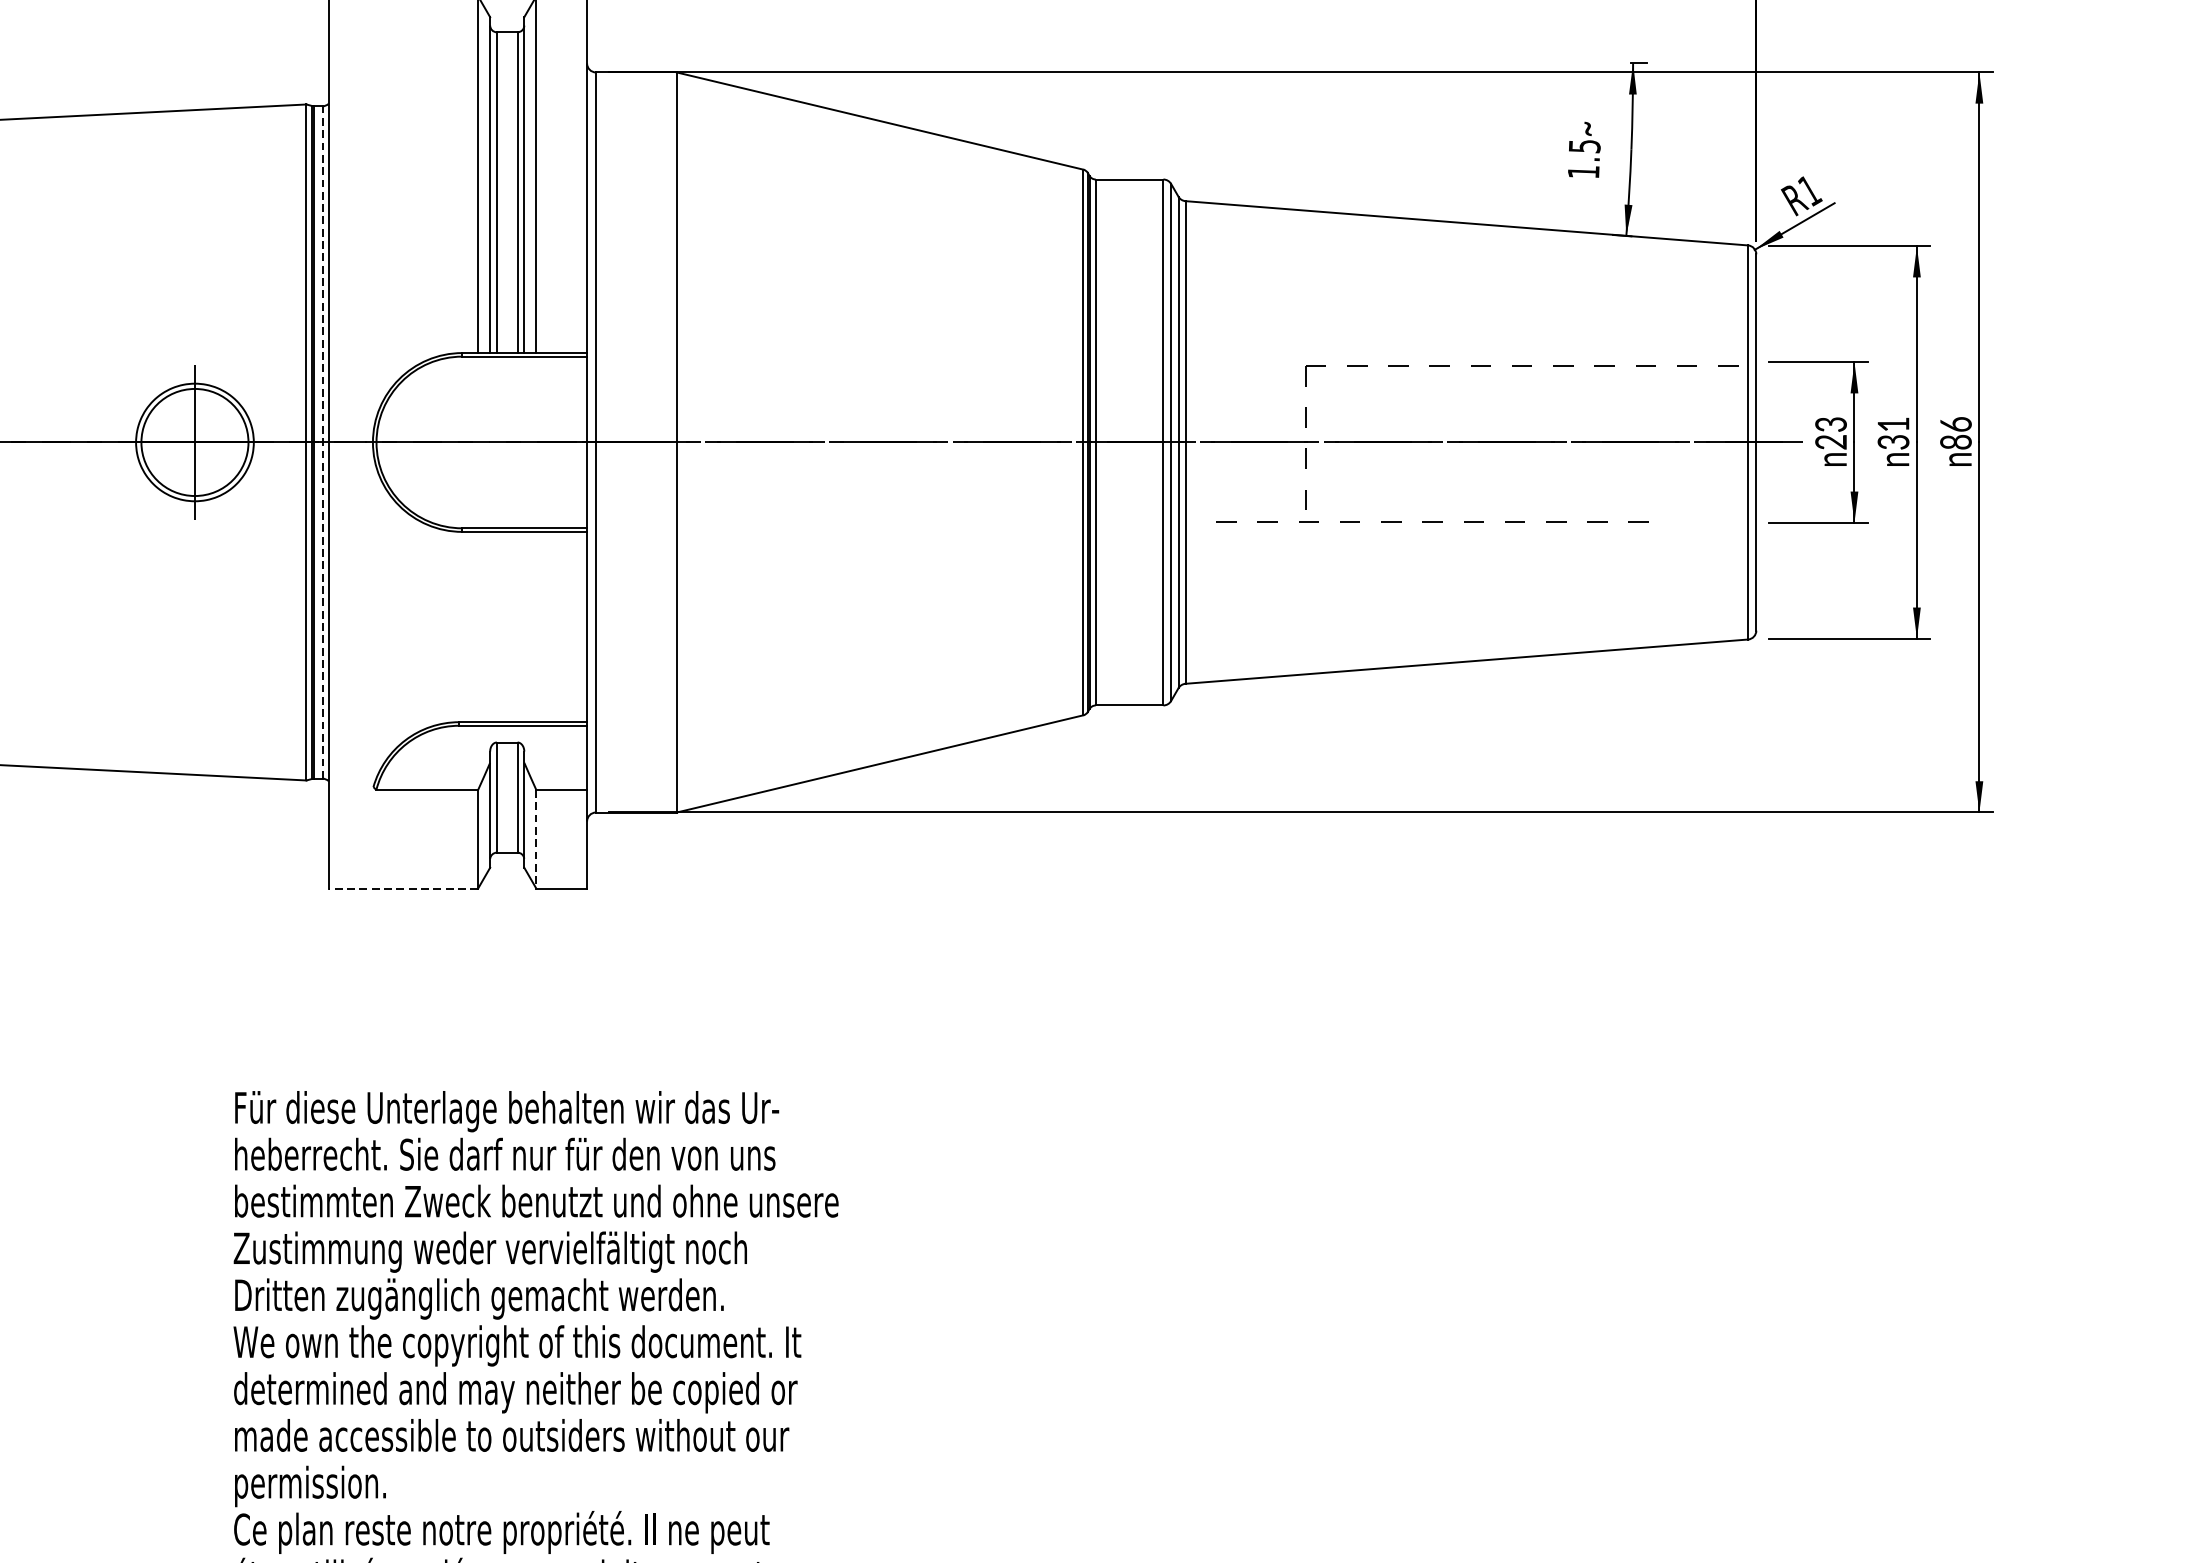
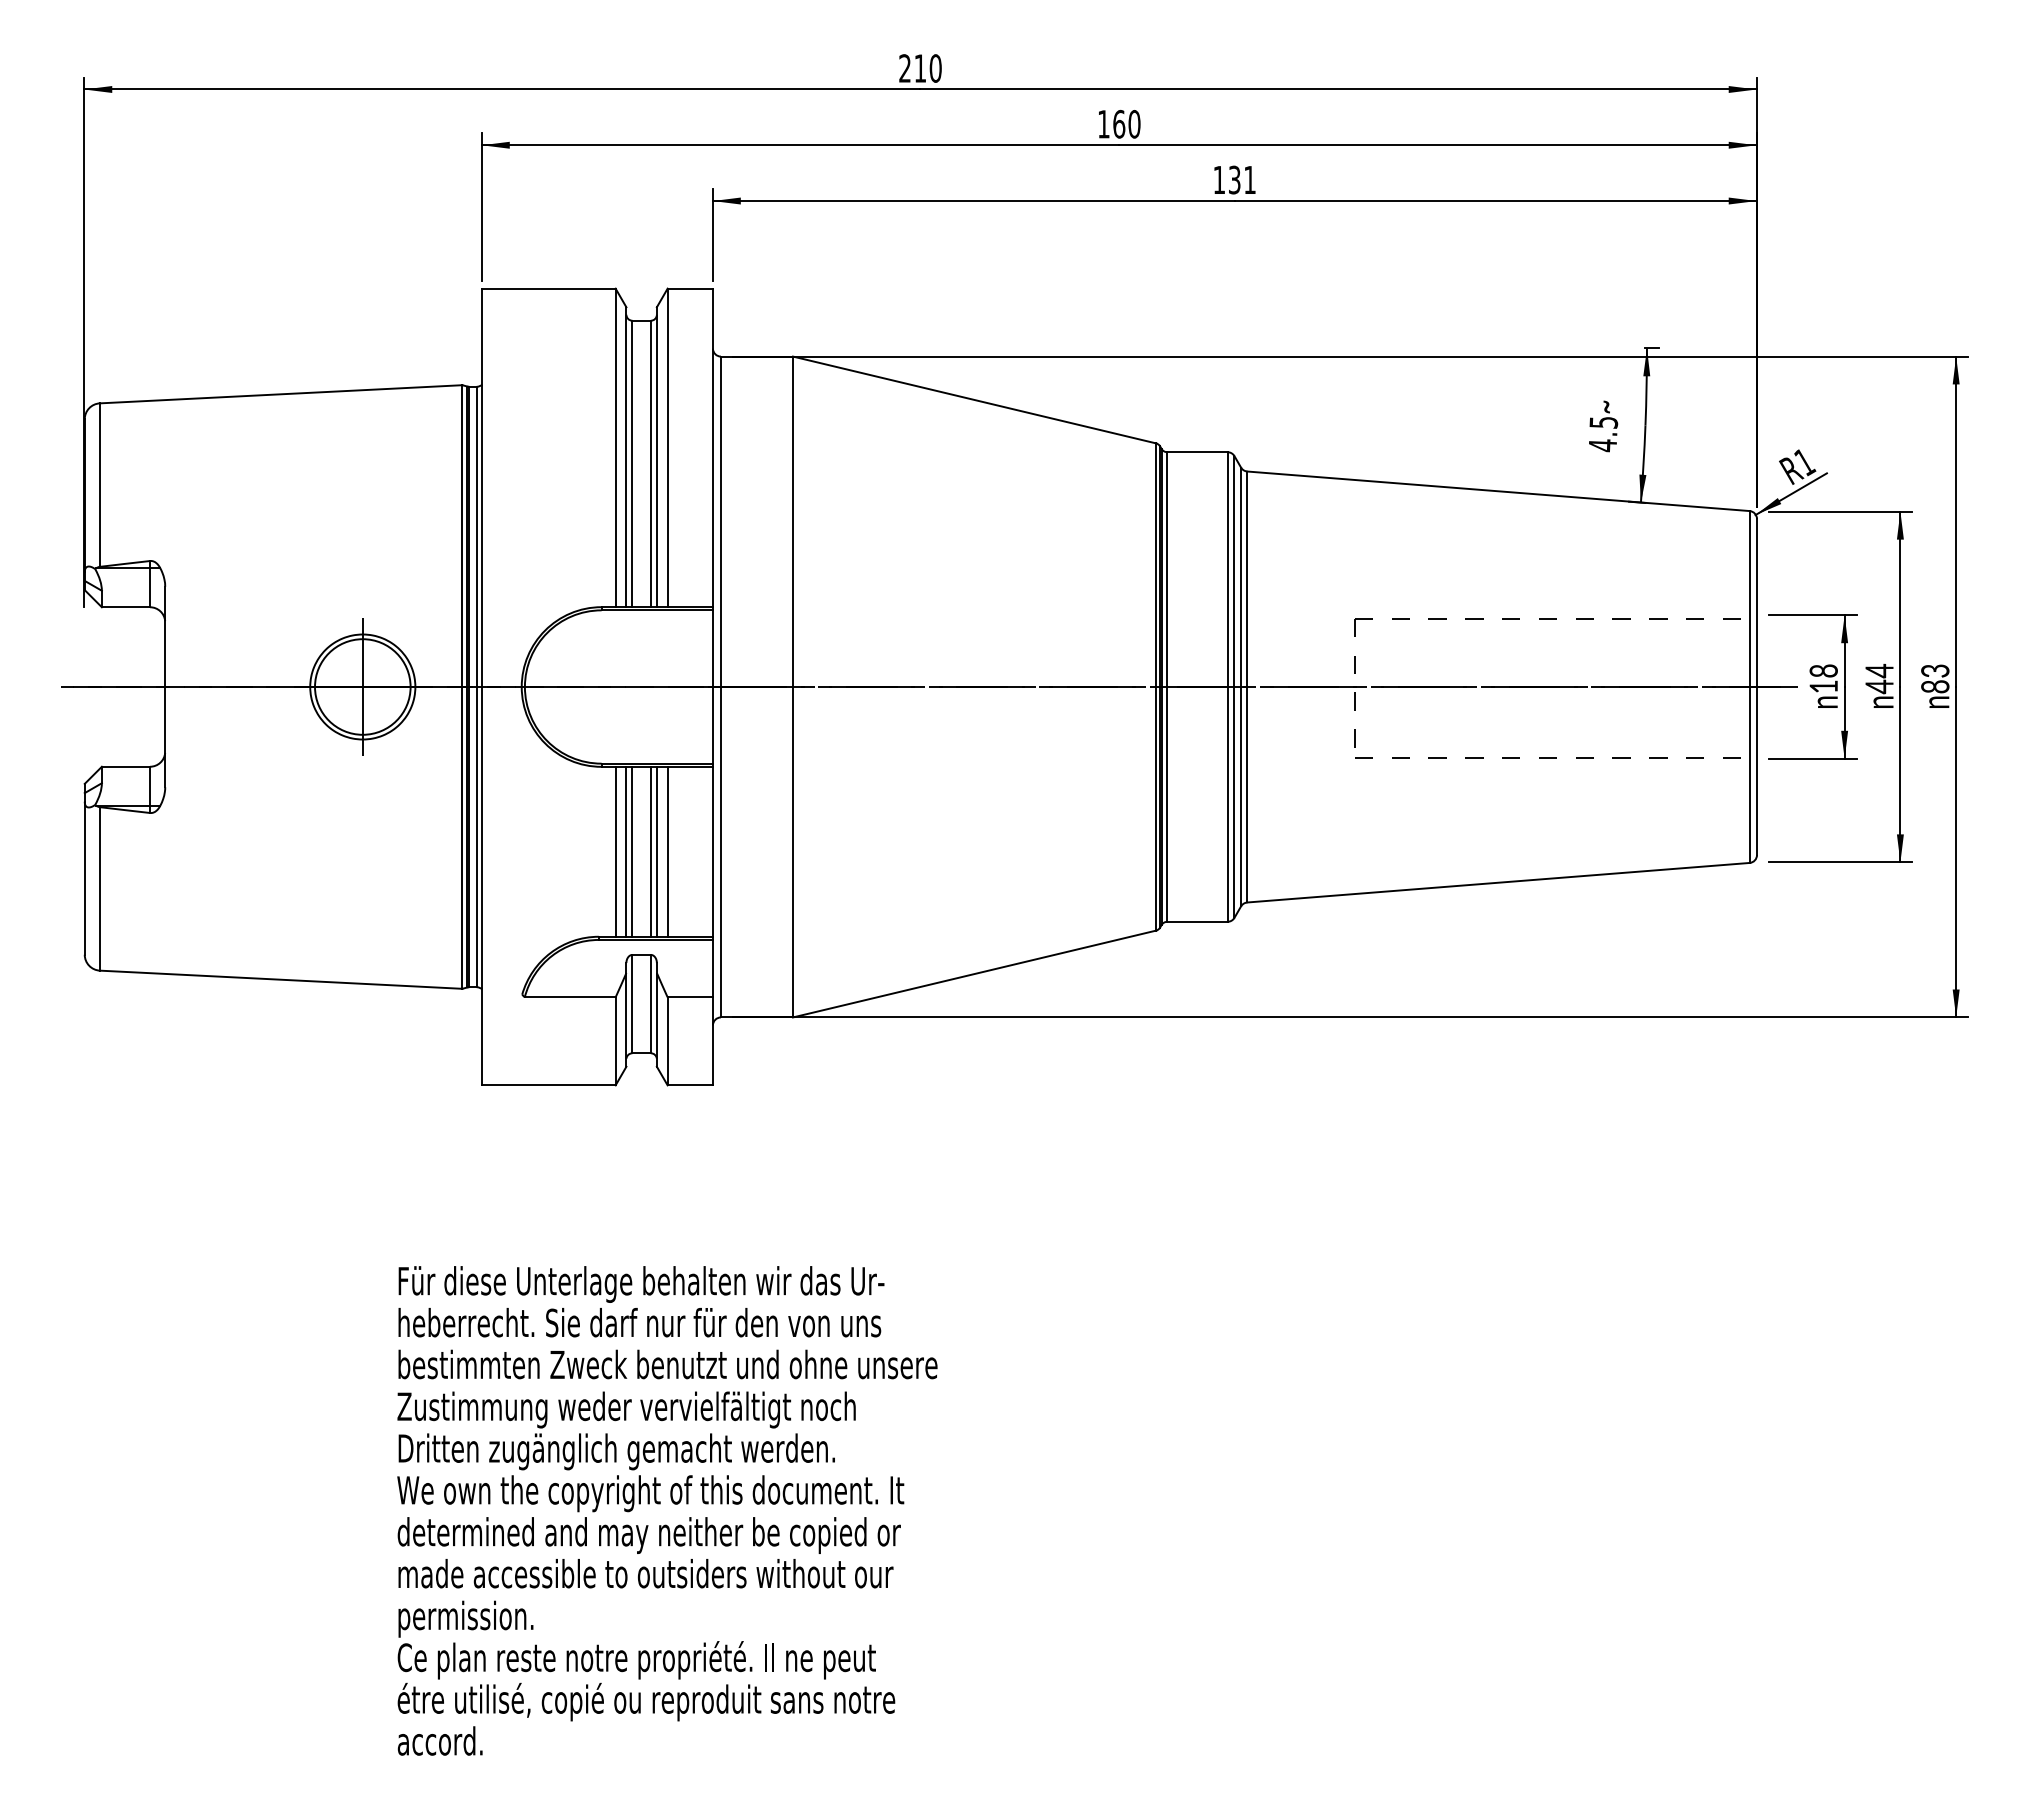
text: (1583, 172) -> (1602, 445), 1.5 -> 4.5
text: (1955, 423) -> (1934, 670), 86 -> 83
text: (1830, 432) -> (1823, 678), 23 -> 18
text: (1893, 432) -> (1879, 678), 31 -> 44
line: (322, 441) -> (476, 686), dashed -> solid
line: (1432, 521) -> (1547, 757), moved
line: (477, 626) -> (615, 851), added
line: (490, 626) -> (626, 851), added
line: (496, 626) -> (632, 851), added
line: (517, 626) -> (650, 851), added
line: (523, 626) -> (656, 851), added
line: (536, 626) -> (667, 851), added
line: (536, 839) -> (667, 1041), dashed -> solid
line: (402, 888) -> (548, 1085), dashed -> solid

